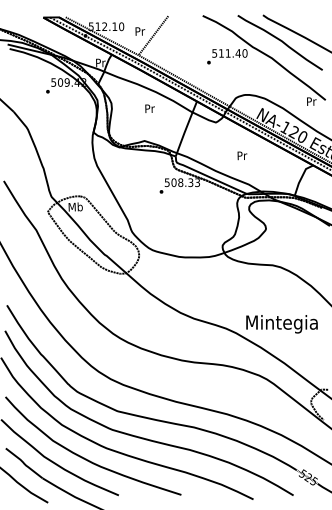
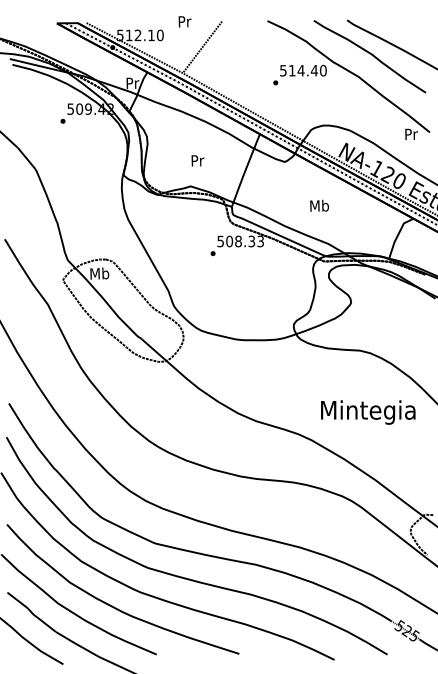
text: (139, 31) -> (184, 21), moved
text: (227, 53) -> (300, 70), 511.40 -> 514.40
text: (149, 108) -> (197, 160), moved
text: (242, 155) -> (319, 205), Pr -> Mb
text: (282, 324) -> (368, 412), moved

